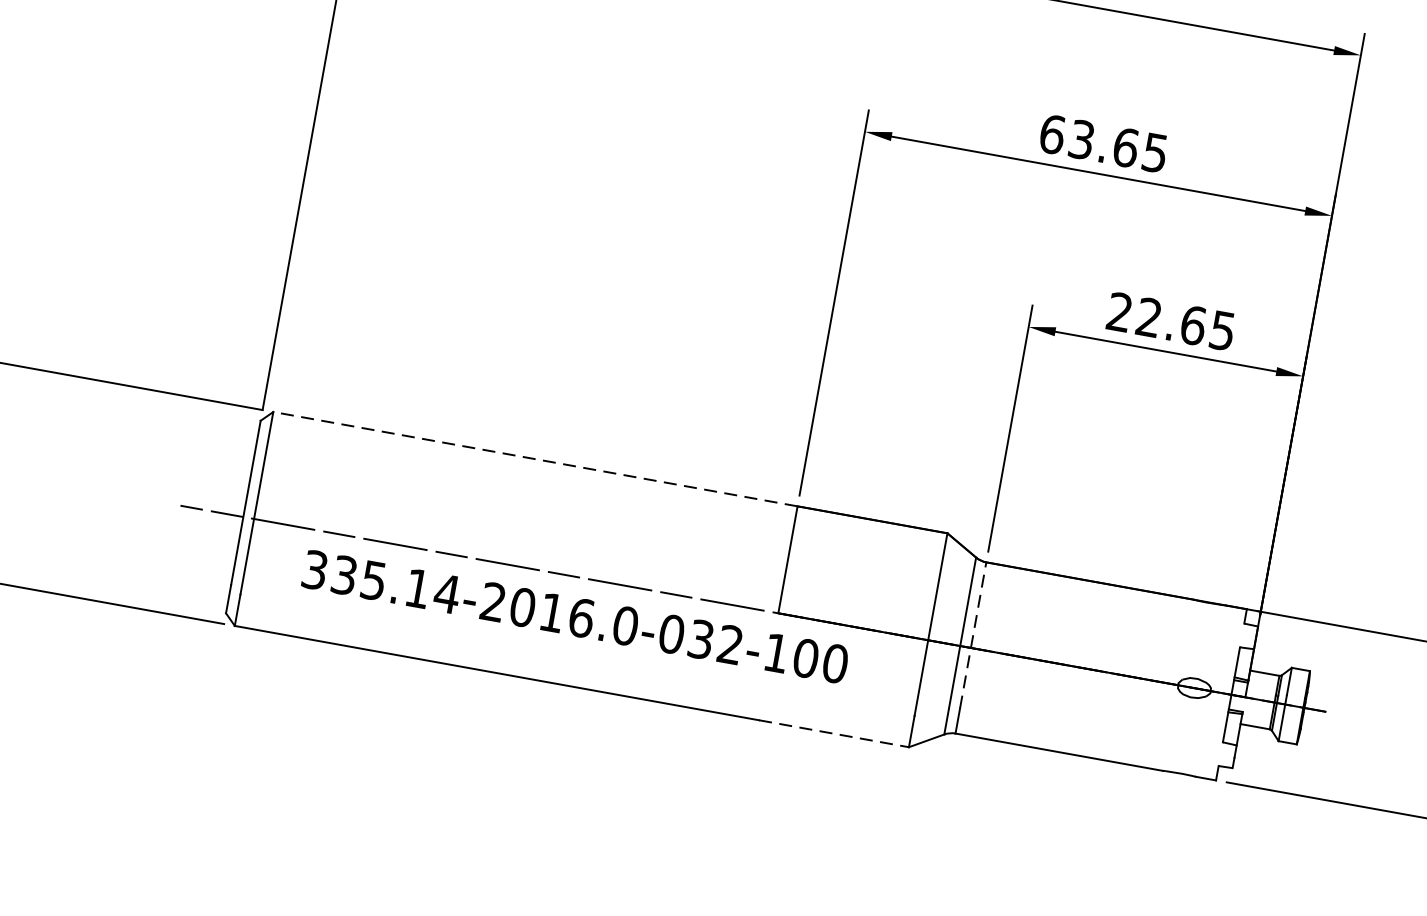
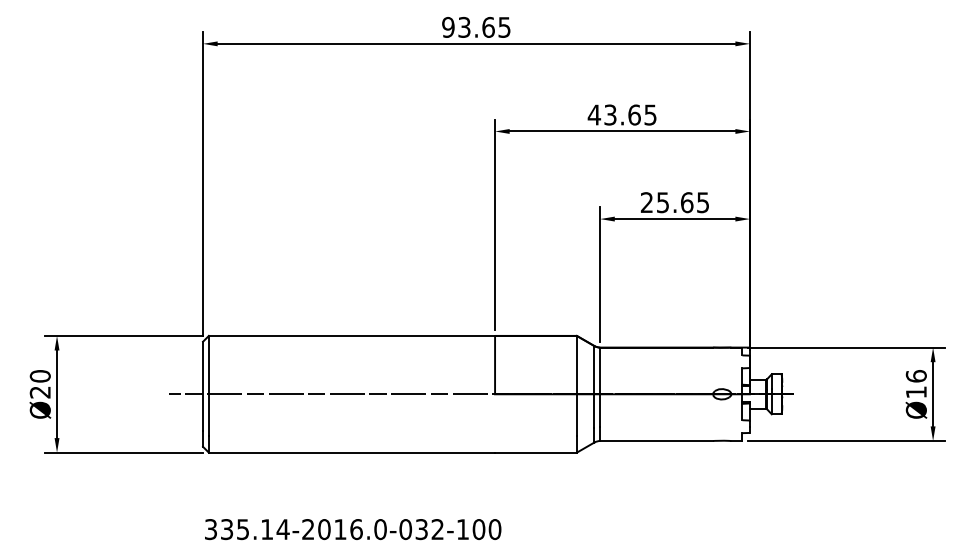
text: (1052, 133) -> (594, 114), 63.65 -> 43.65
text: (1148, 317) -> (662, 202), 22.65 -> 25.65
line: (534, 458) -> (351, 335), dashed -> solid
text: (576, 617) -> (353, 529), moved
line: (973, 635) -> (600, 387), dashed -> solid
line: (833, 733) -> (535, 452), dashed -> solid

